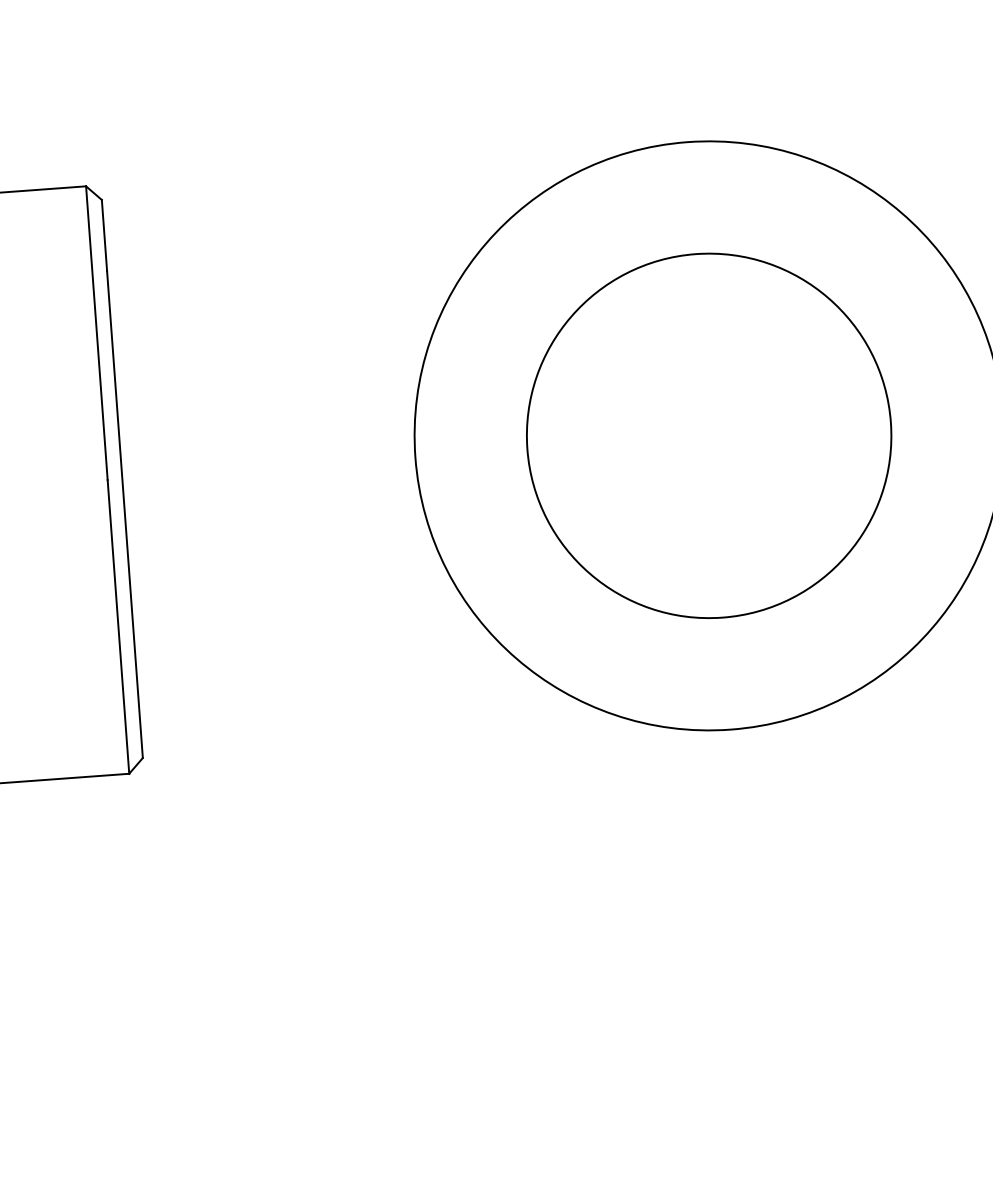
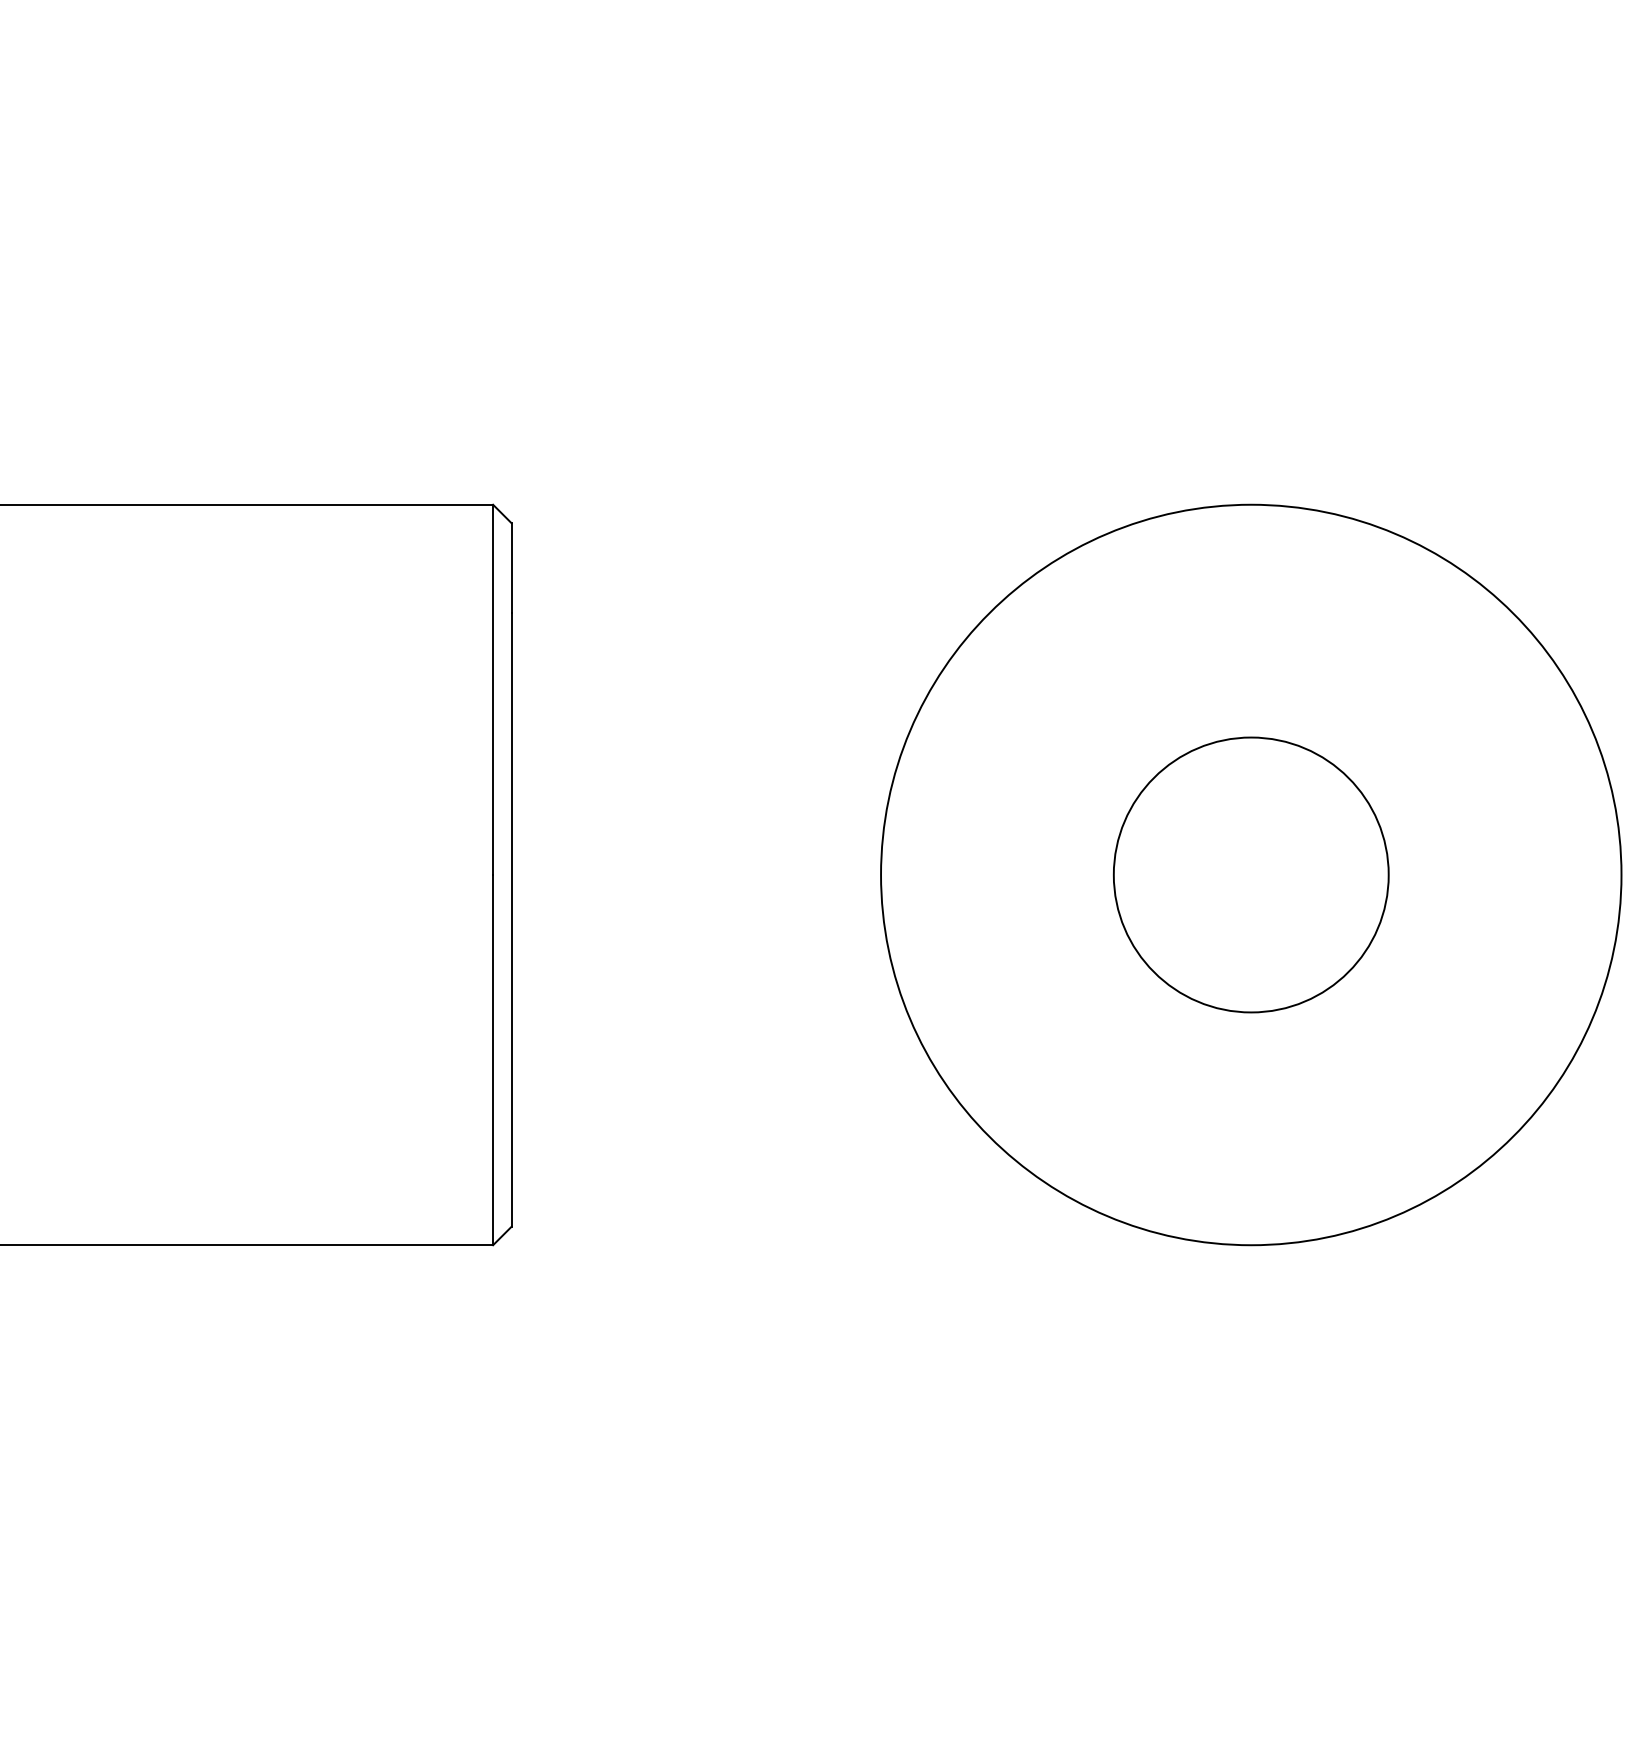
circle: (709, 435) -> (1251, 874), size x0.6

